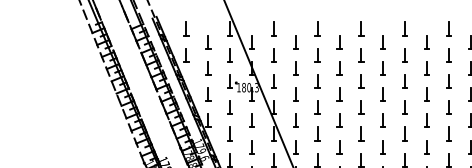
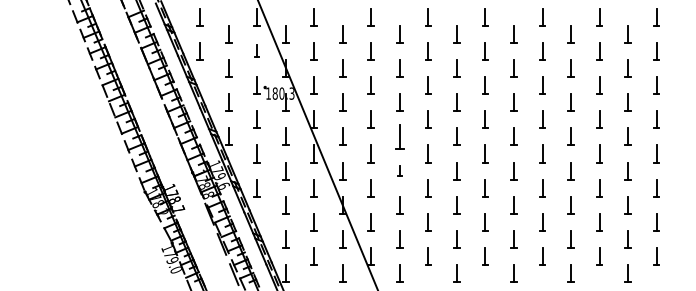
part: (229, 55) -> (256, 51), size x0.7
part: (339, 120) -> (399, 136), size x1.4
part: (339, 147) -> (399, 171), size x0.6

